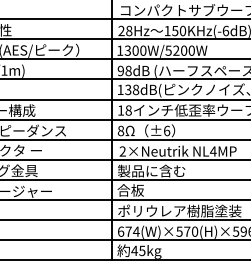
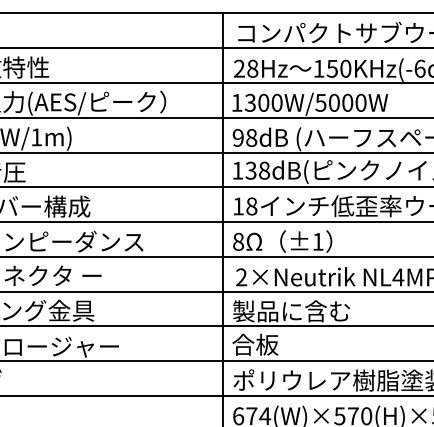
text: (176, 50) -> (334, 102), 1300W/5200W -> 1300W/5000W
text: (167, 130) -> (318, 240), ±6 -> ±1

